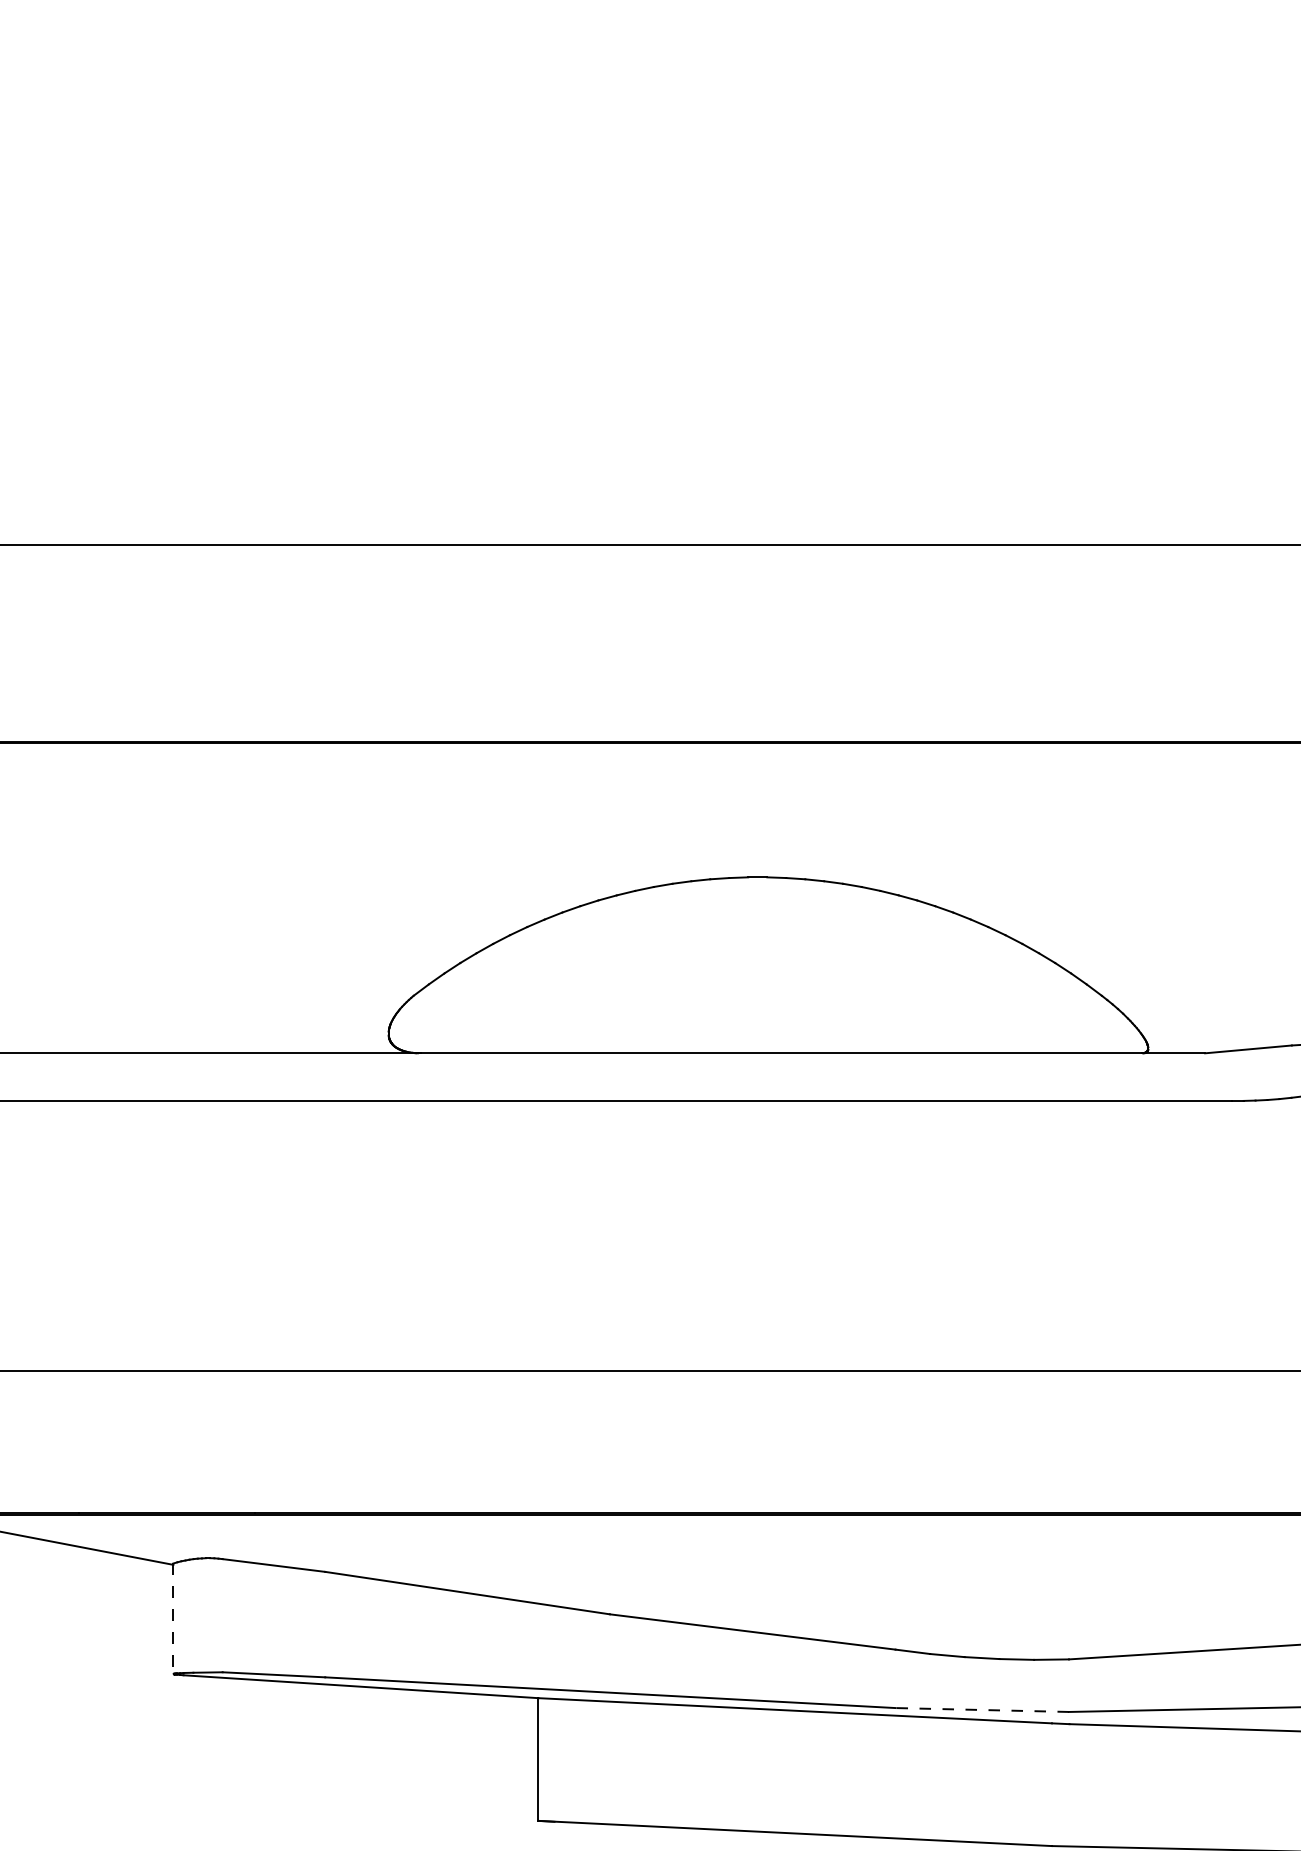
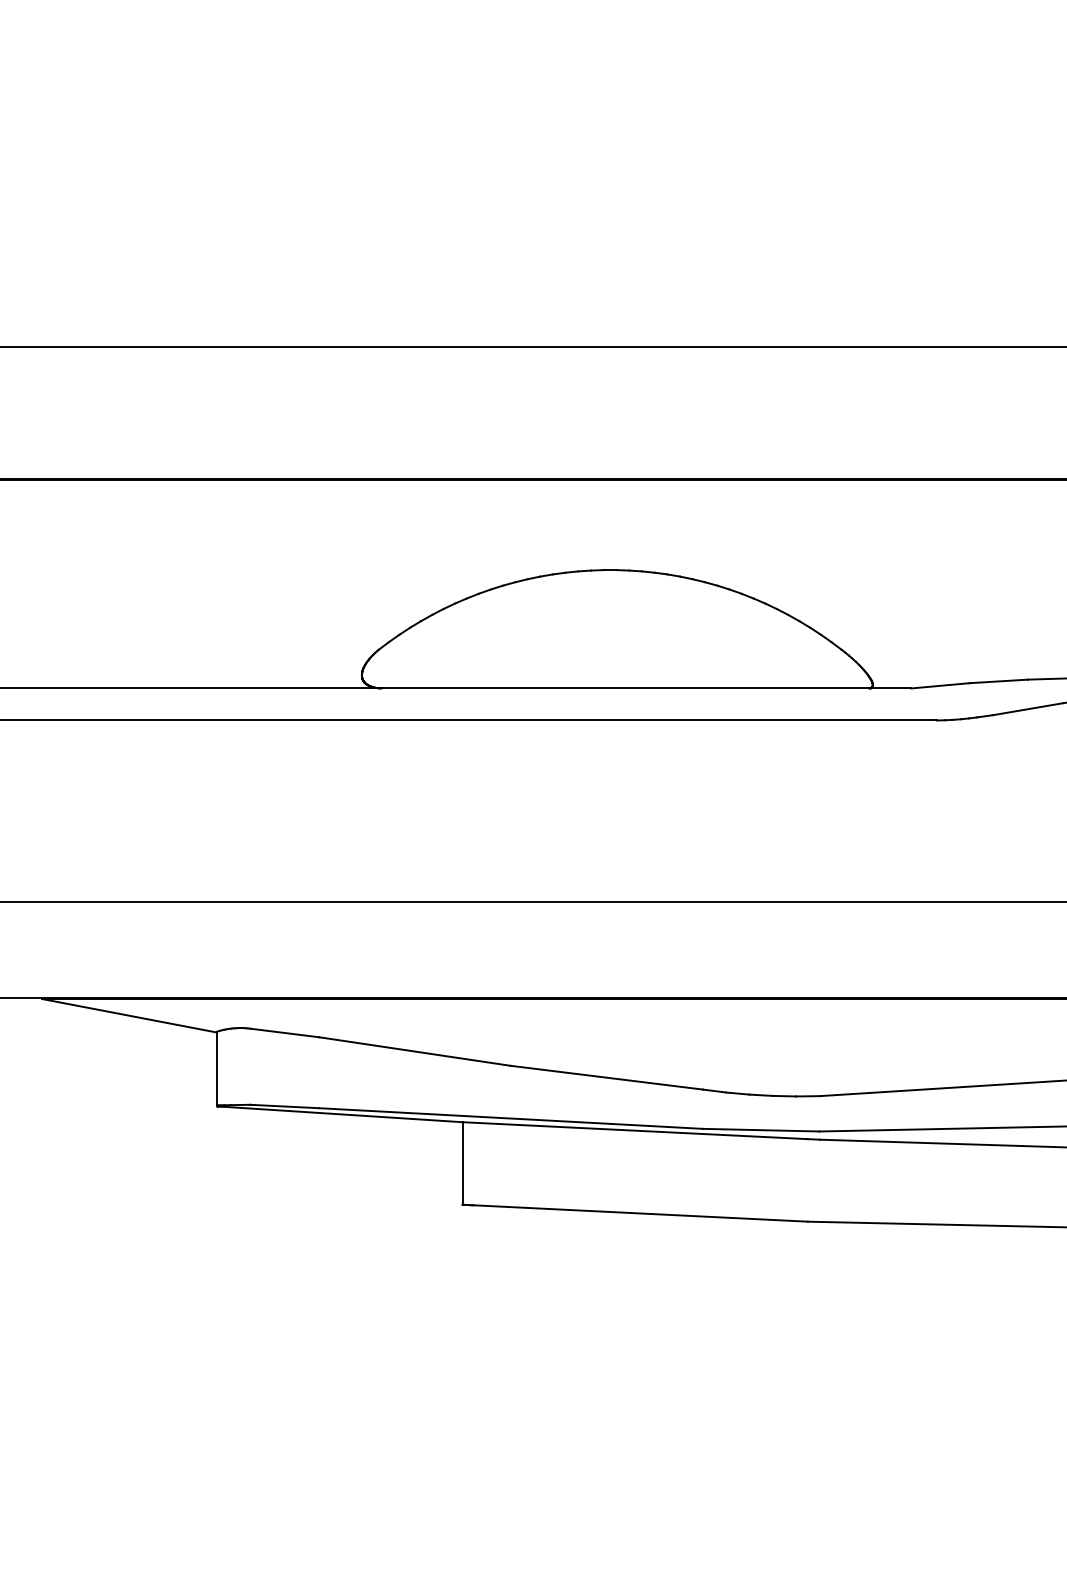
line: (173, 1619) -> (217, 1069), dashed -> solid
line: (981, 1710) -> (760, 1130), dashed -> solid

